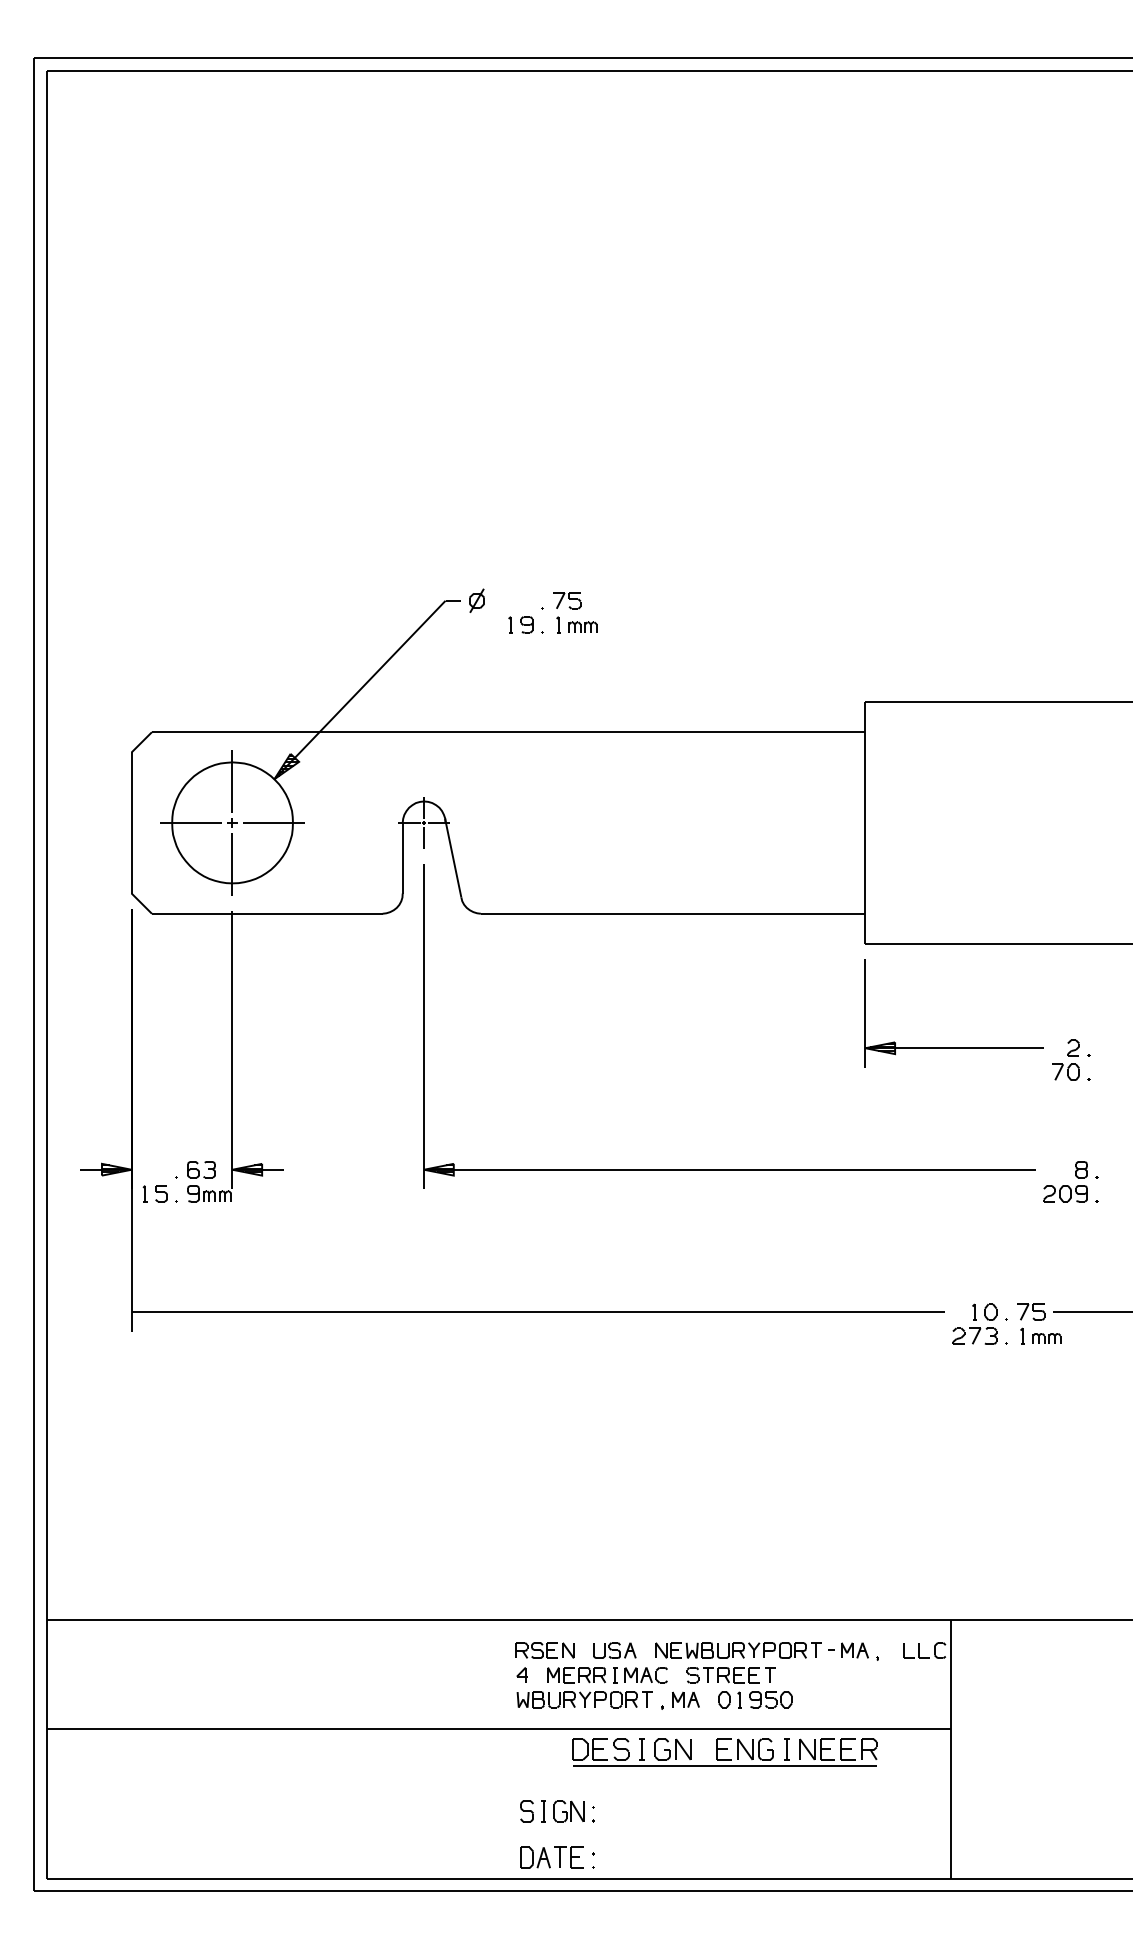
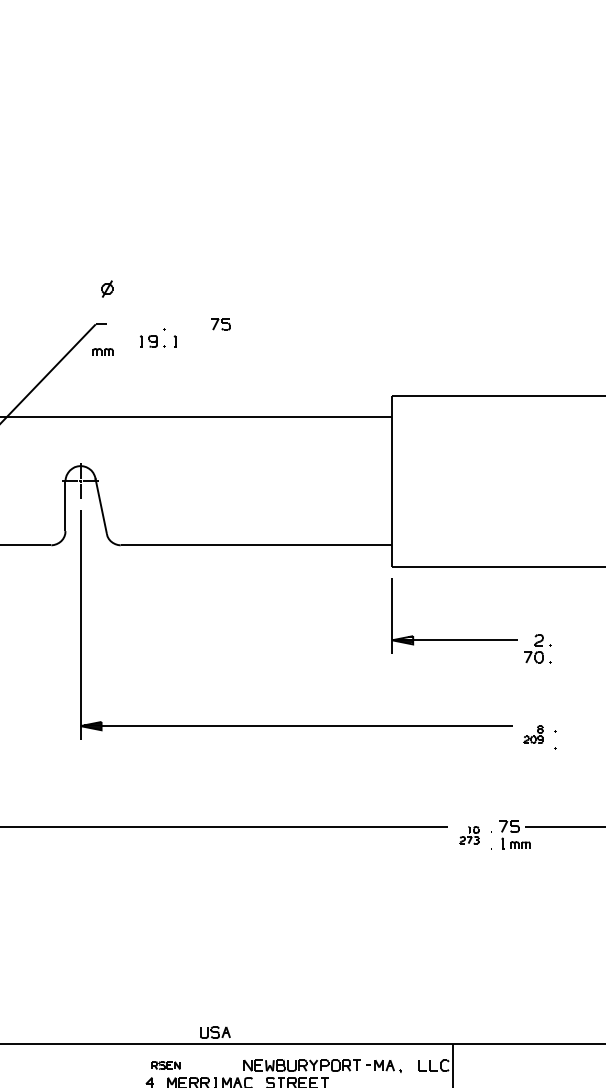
part: (476, 600) -> (107, 288), moved
part: (567, 600) -> (220, 324), moved
part: (582, 626) -> (102, 351), moved
part: (1065, 1181) -> (533, 734), size x0.6
part: (974, 1323) -> (469, 834), size x0.6
part: (544, 1650) -> (165, 1065), size x0.7
part: (614, 1650) -> (215, 1032), moved

